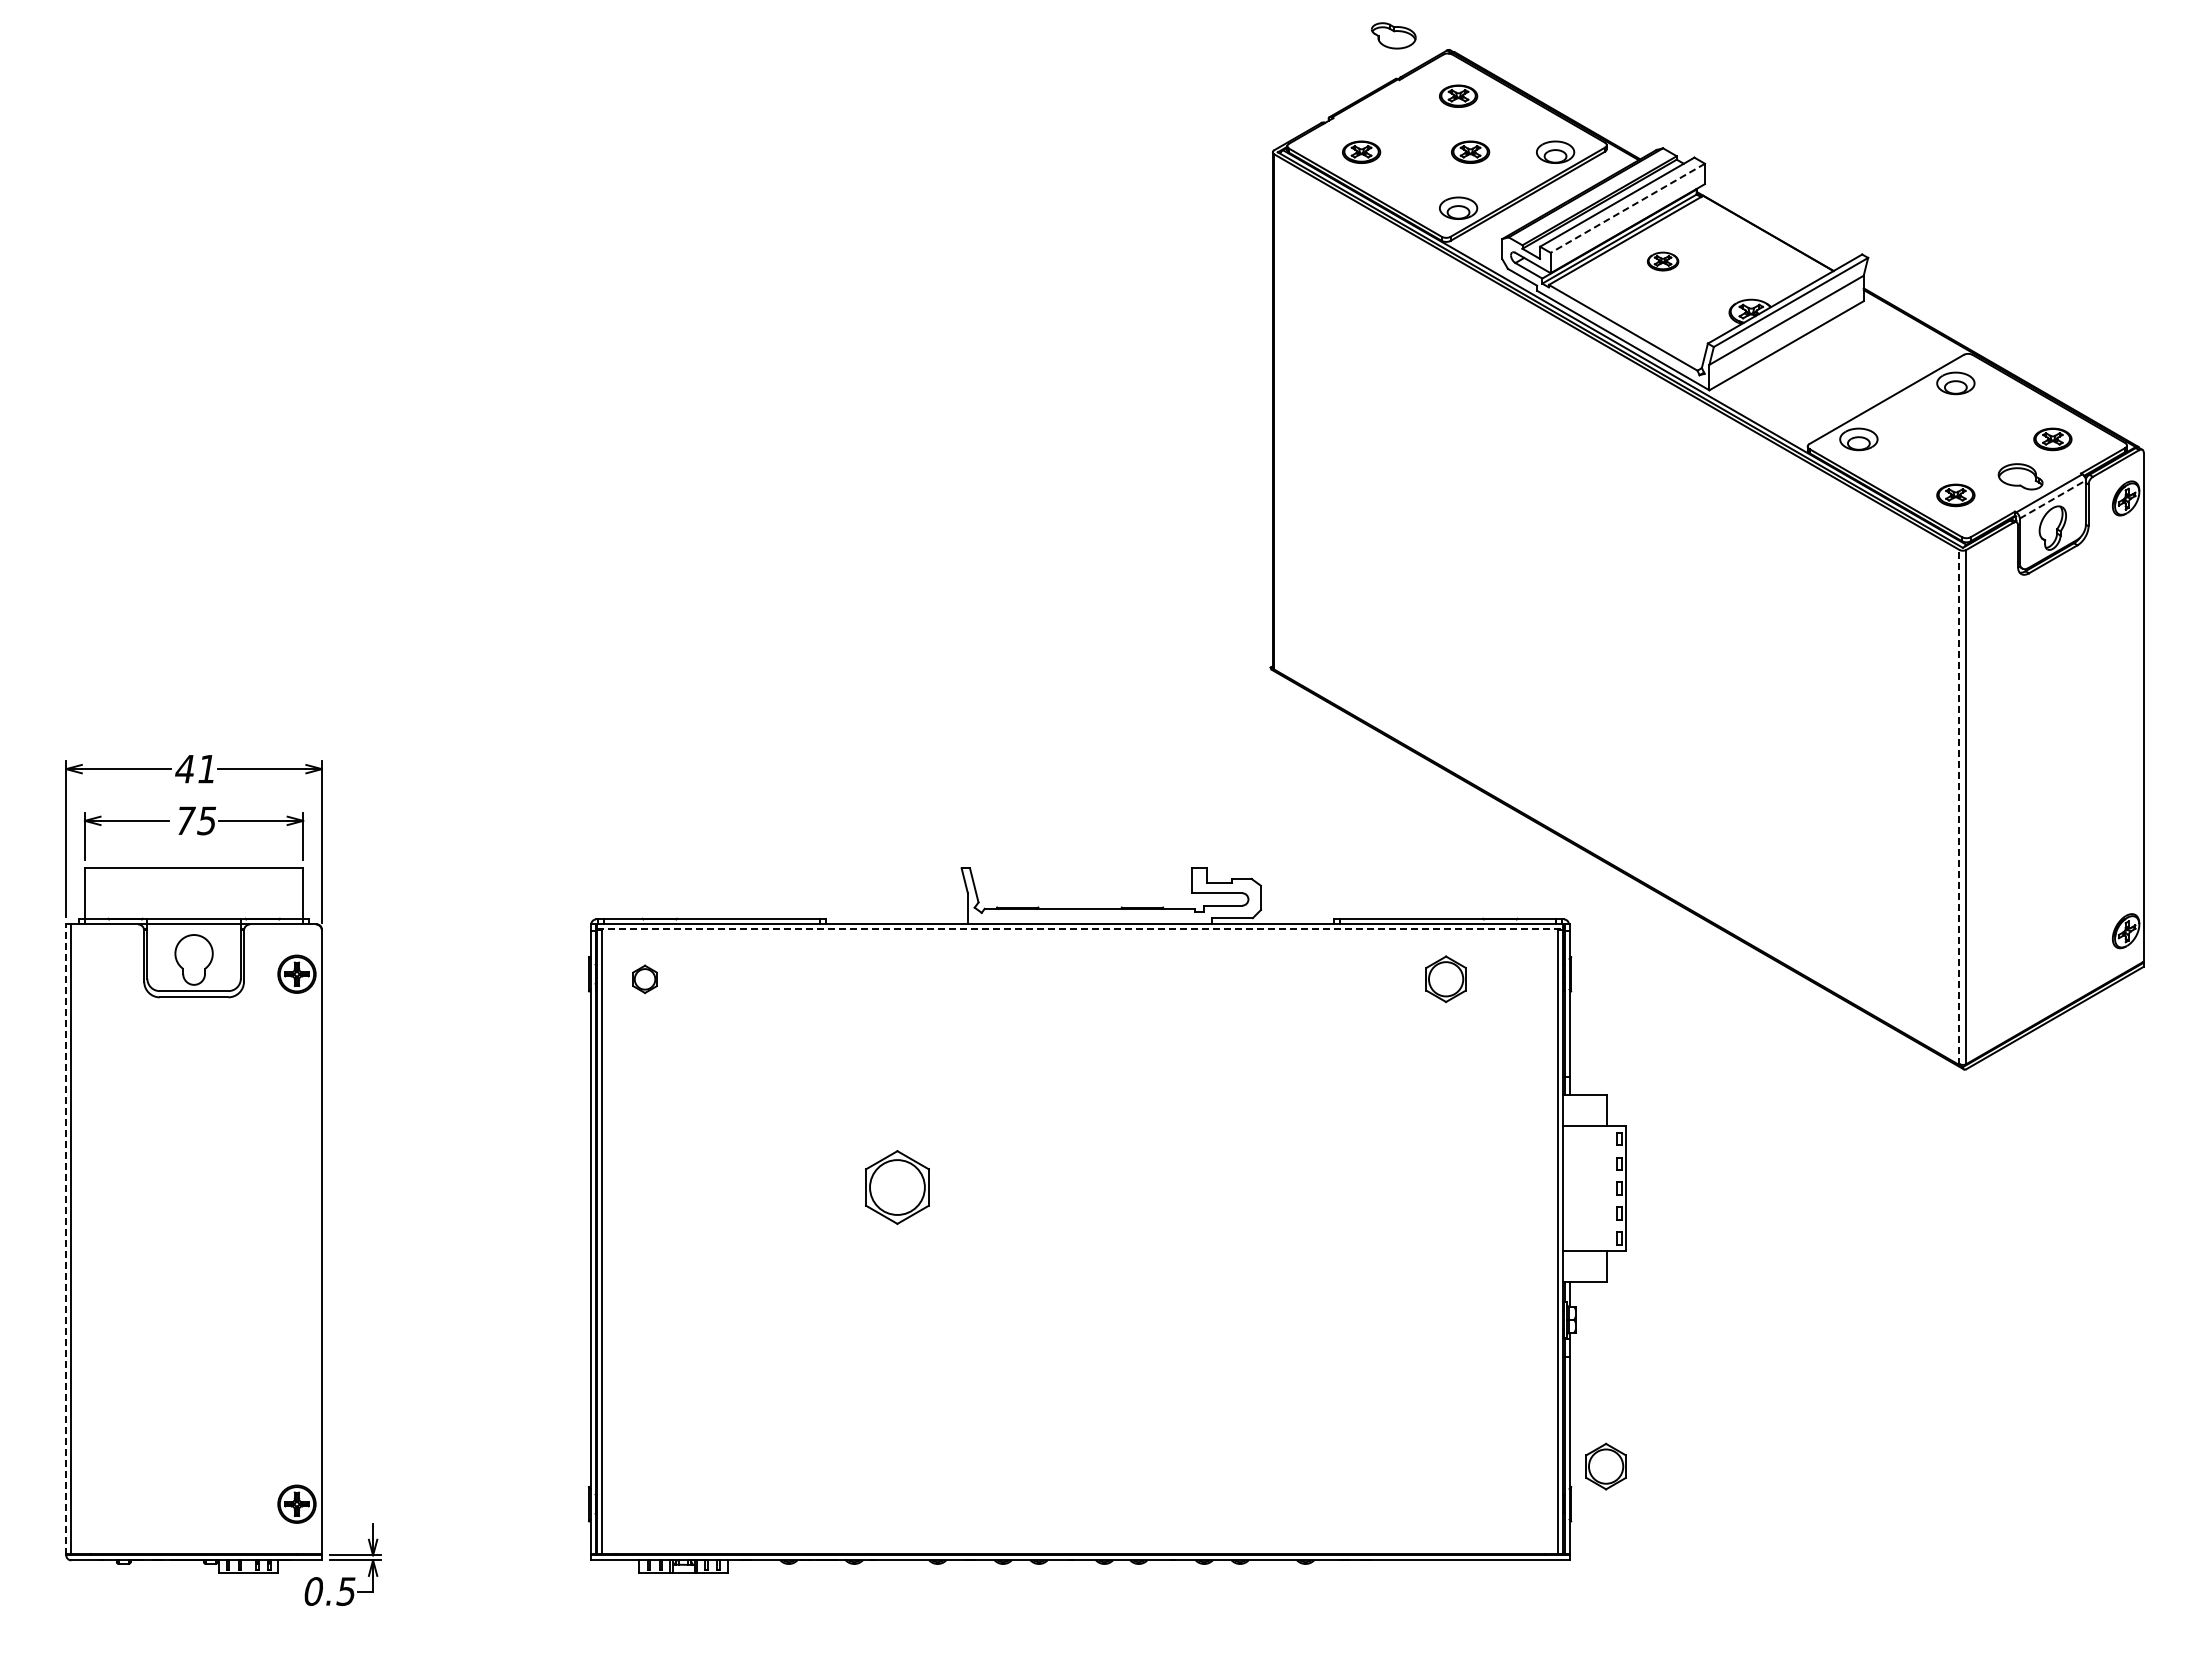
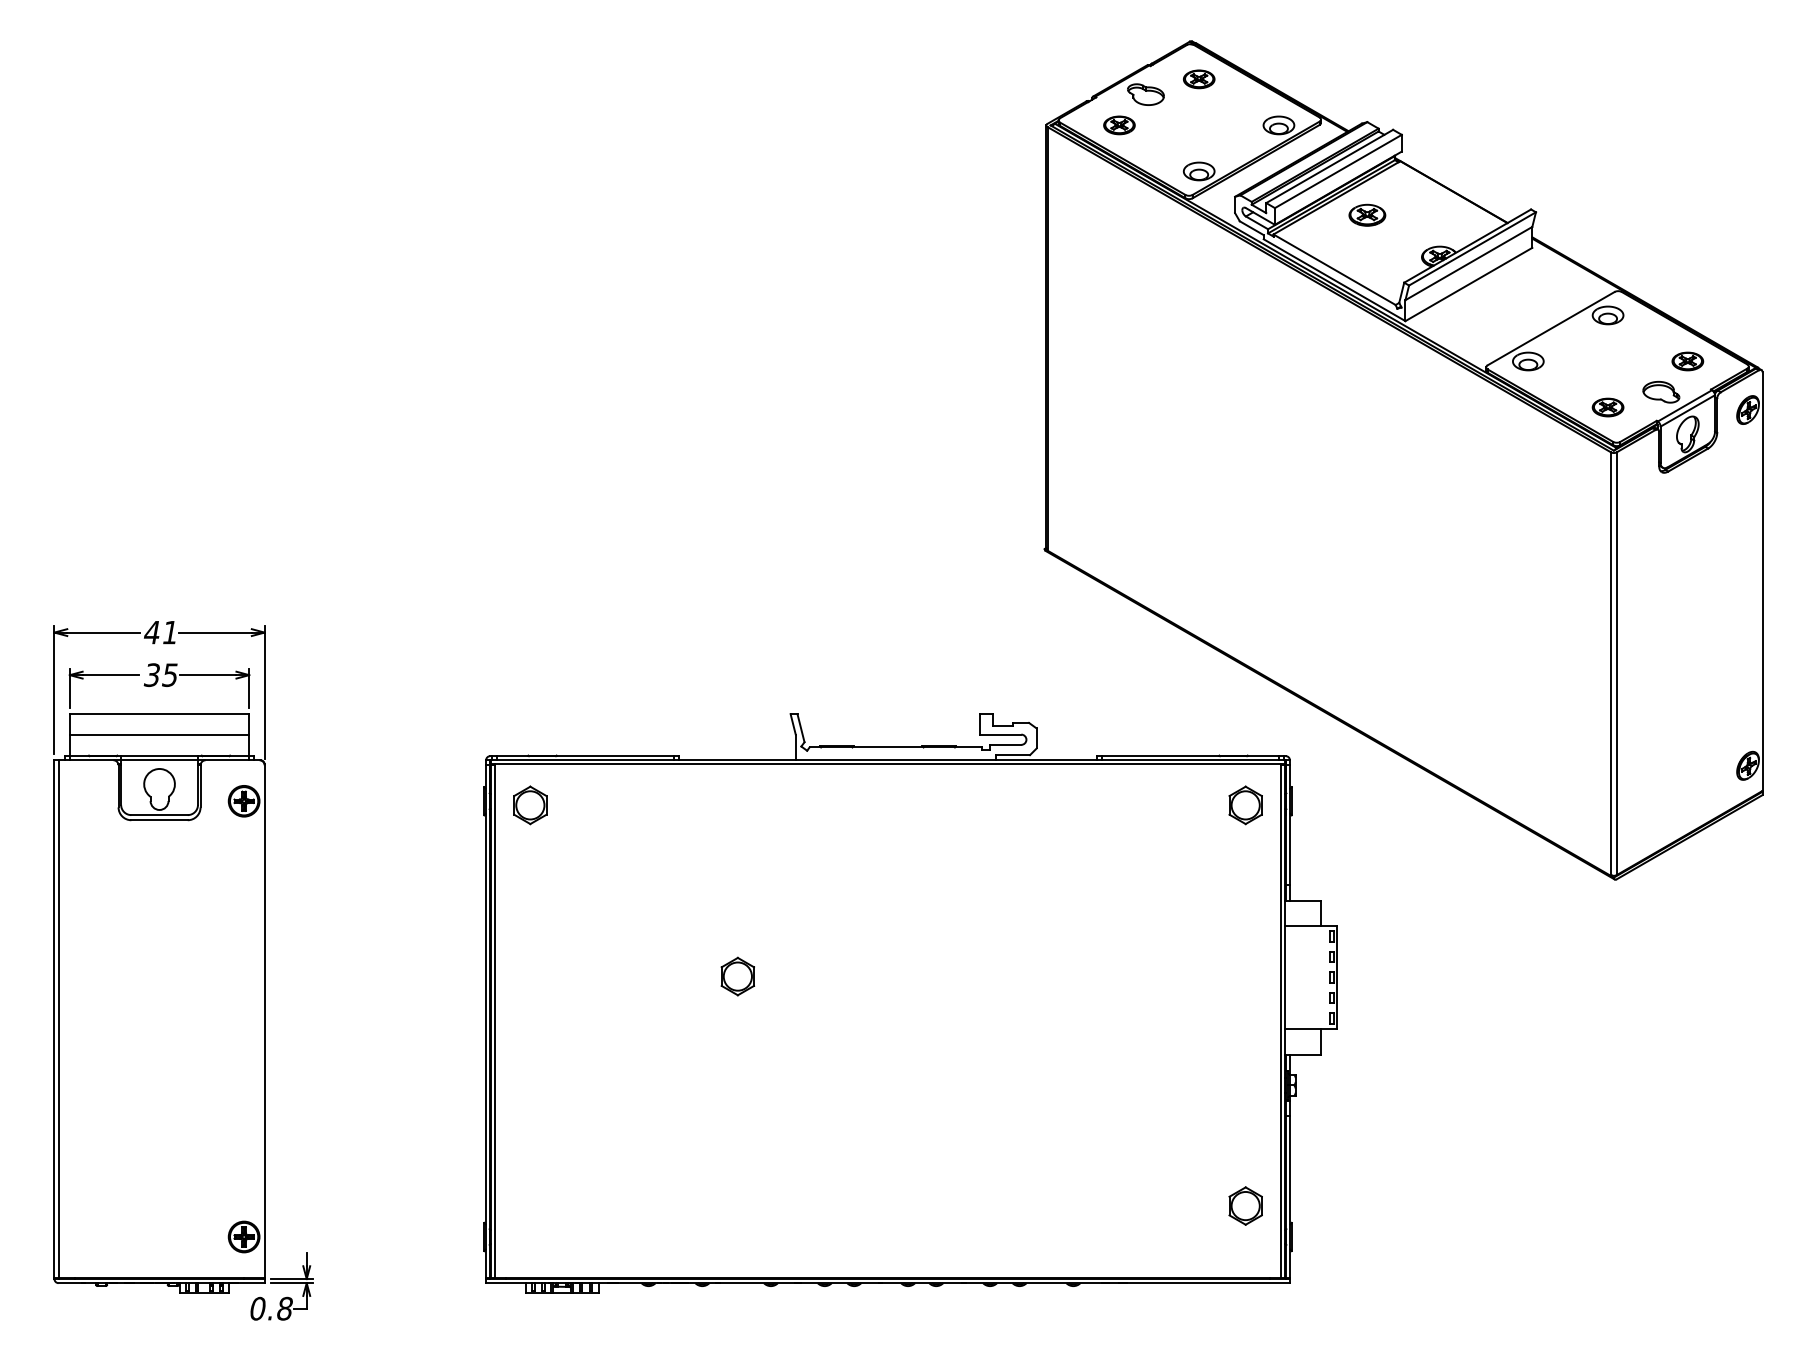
part: (1393, 35) -> (1145, 94), moved
part: (1470, 151) -> (1209, 124), removed
line: (1627, 208) -> (1338, 171), dashed -> solid
part: (1662, 261) -> (1366, 215), size x1.43
line: (2053, 499) -> (1688, 410), dashed -> solid
line: (1959, 807) -> (1611, 664), dashed -> solid
text: (185, 820) -> (152, 674), 75 -> 35
line: (194, 893) -> (159, 734), added
line: (1080, 929) -> (888, 764), dashed -> solid
part: (644, 979) -> (529, 805), size x1.67
part: (1445, 979) -> (1245, 805), moved
part: (897, 1187) -> (737, 976), size x0.62
line: (66, 1239) -> (54, 1019), dashed -> solid
part: (1605, 1466) -> (1245, 1205), moved
text: (346, 1591) -> (284, 1308), 0.5 -> 0.8

